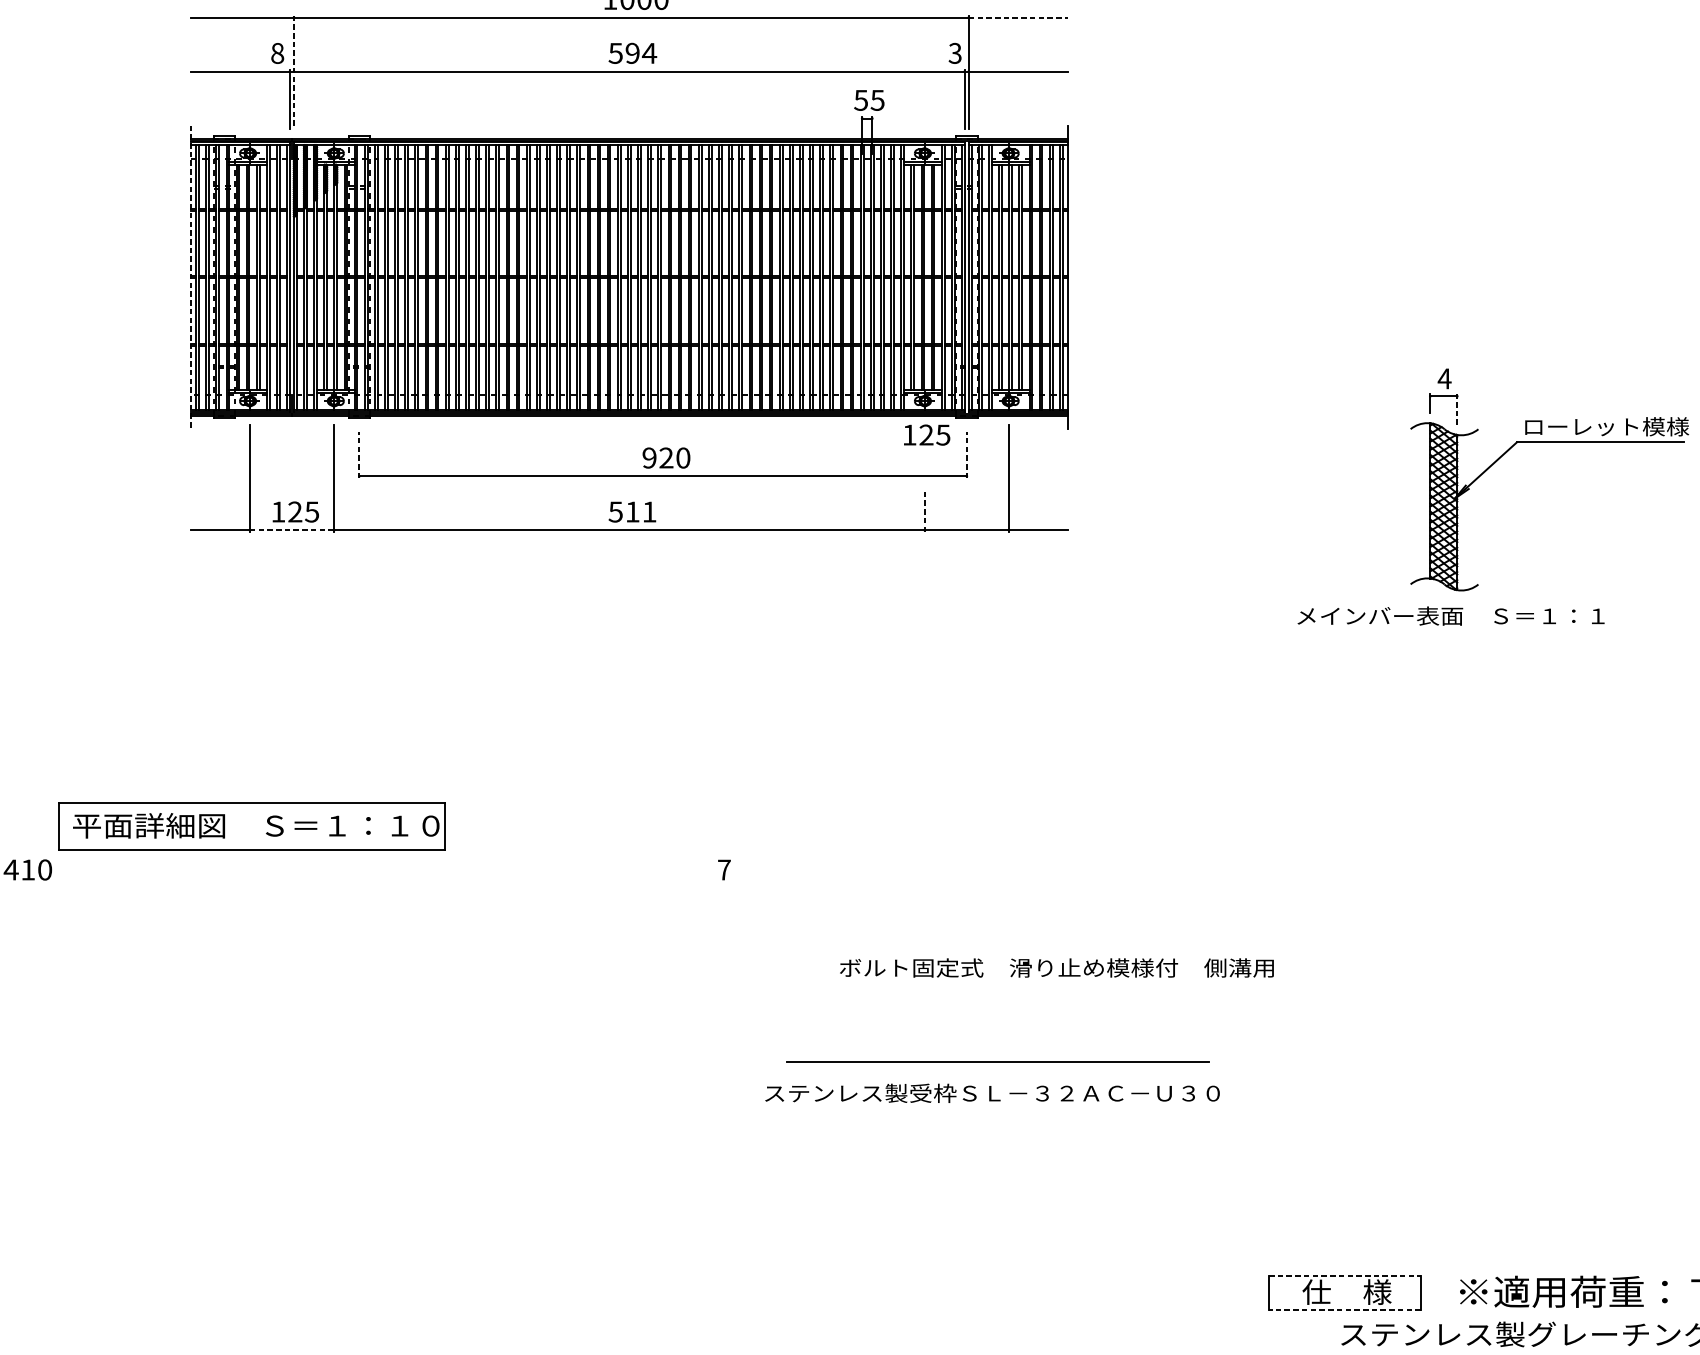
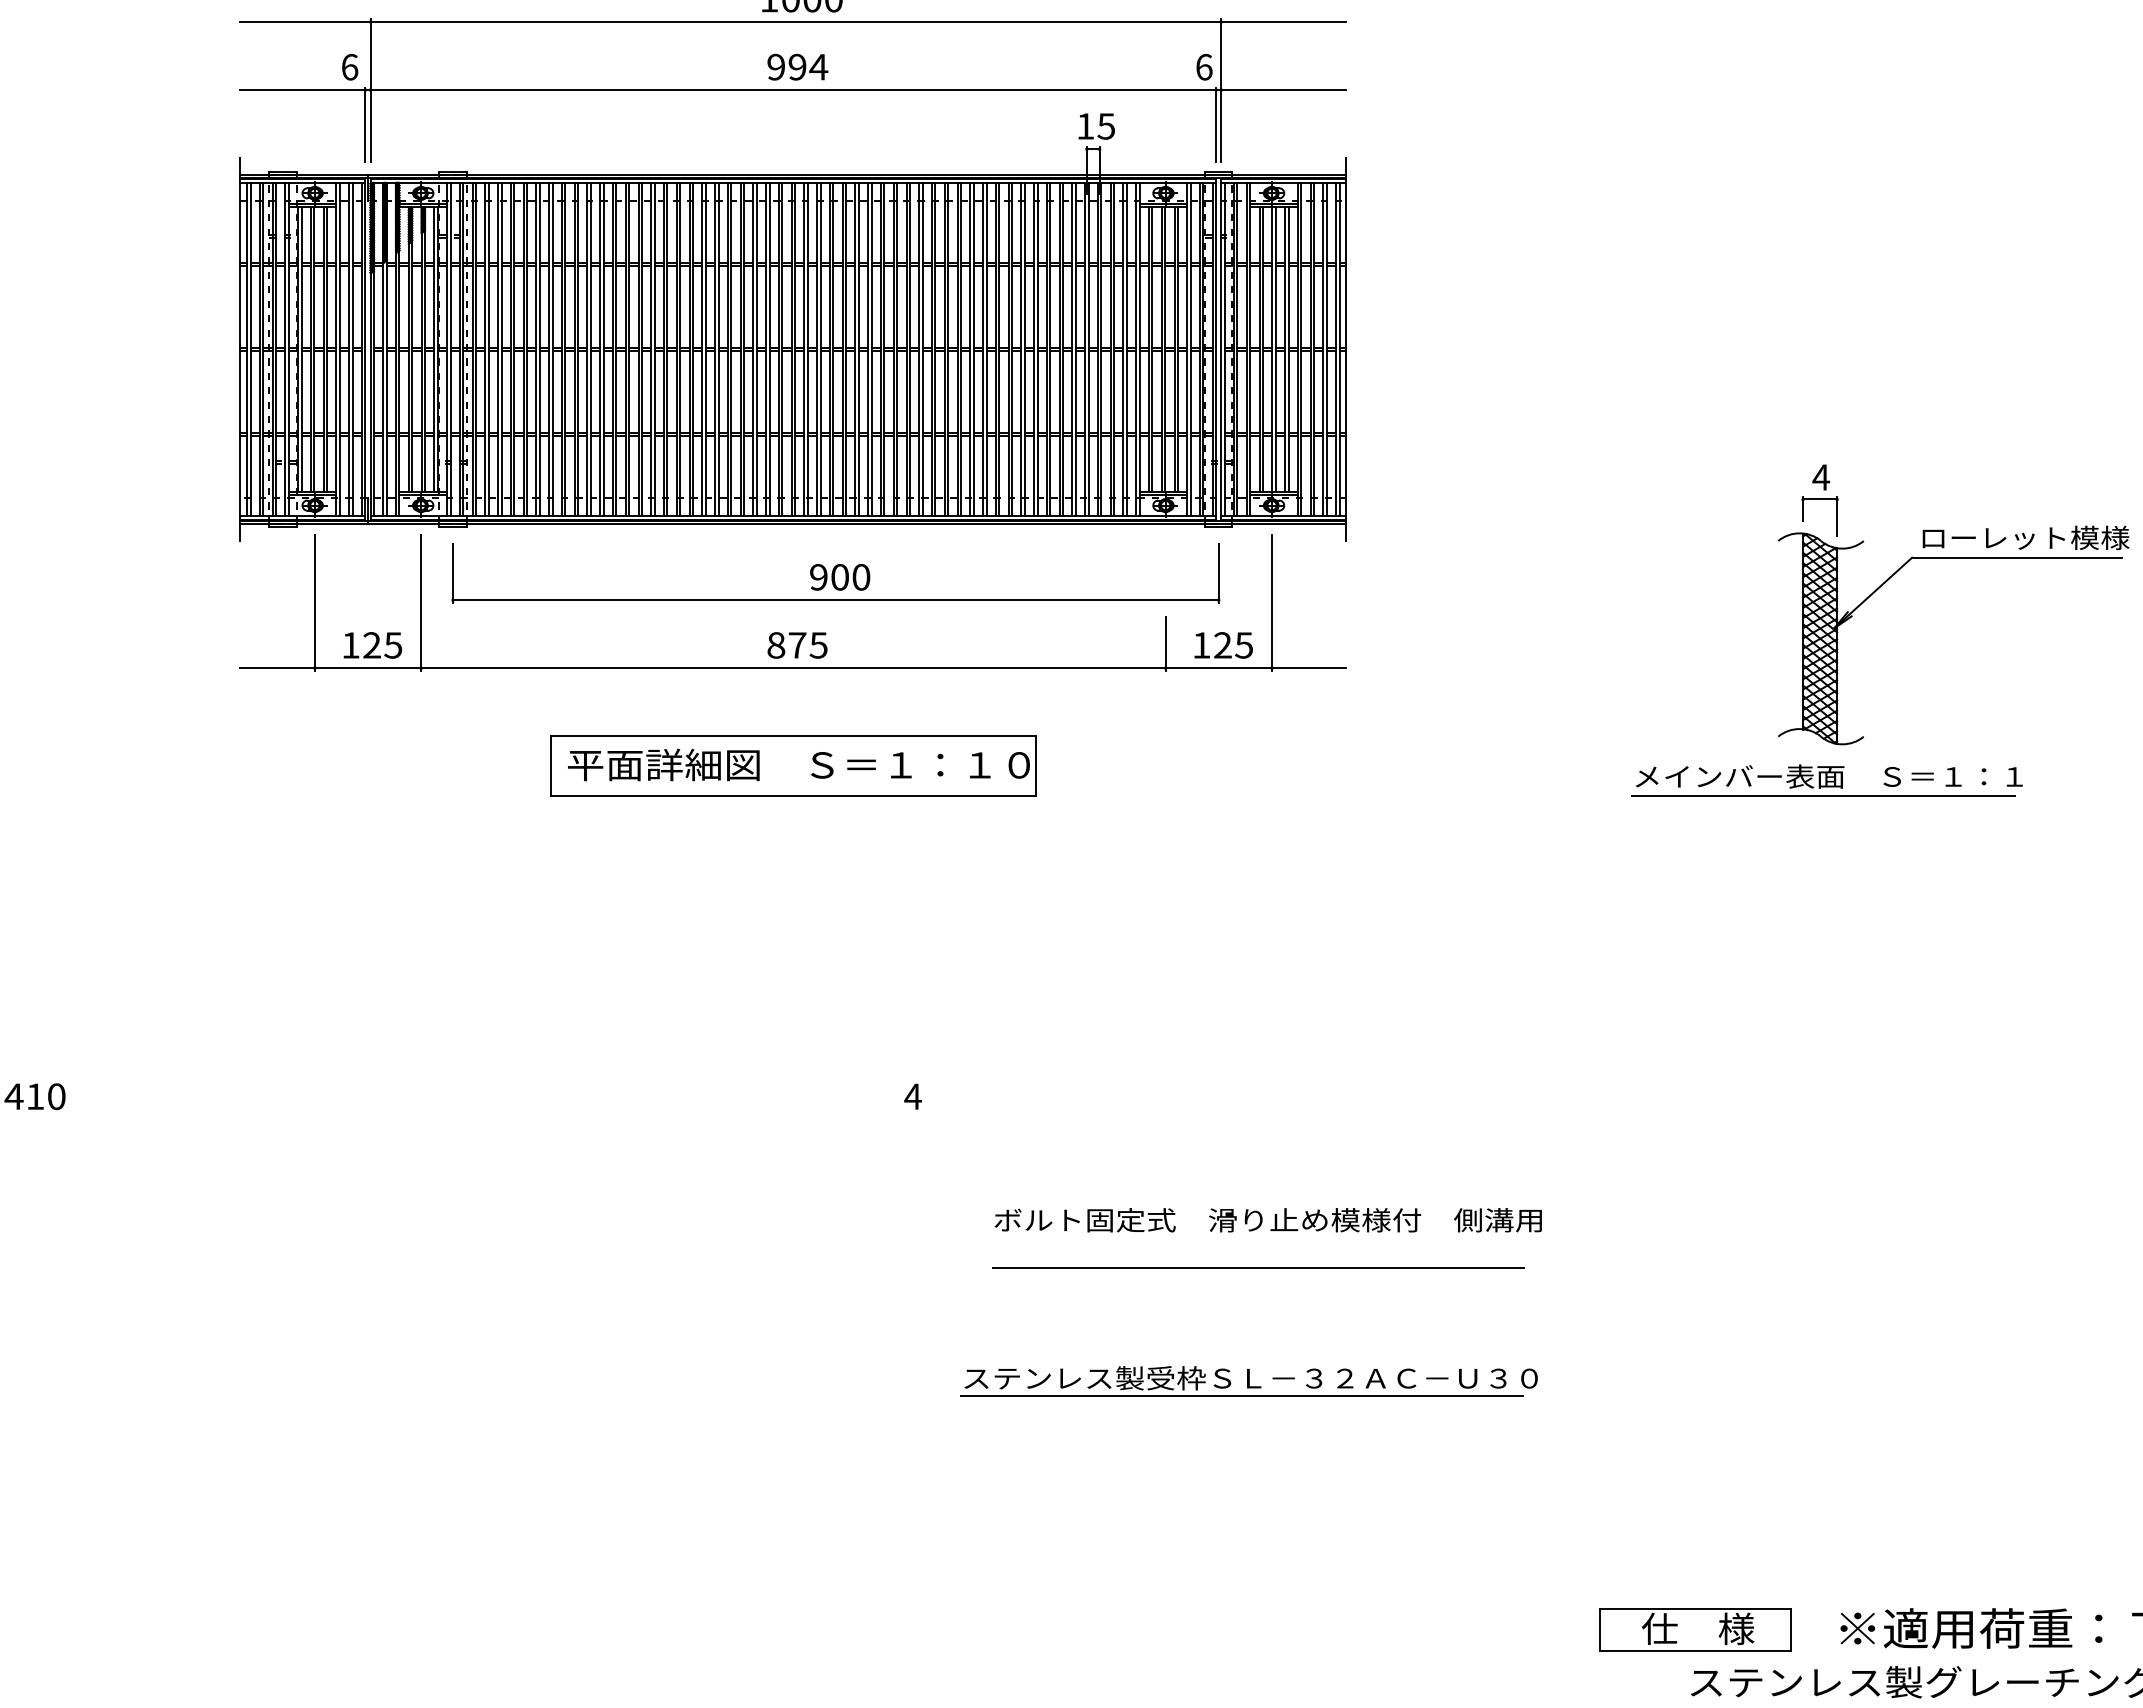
line: (1018, 17) -> (1283, 22), dashed -> solid
text: (615, 52) -> (775, 66), 594 -> 994
text: (277, 53) -> (349, 67), 8 -> 6
text: (954, 53) -> (1203, 67), 3 -> 6
line: (293, 72) -> (370, 91), dashed -> solid
text: (861, 100) -> (1085, 126), 55 -> 15
line: (190, 278) -> (240, 350), dashed -> solid
line: (1457, 409) -> (1837, 515), dashed -> solid
text: (926, 435) -> (1223, 645), moved
line: (359, 454) -> (453, 572), dashed -> solid
line: (966, 454) -> (1218, 572), dashed -> solid
text: (665, 458) -> (839, 577), 920 -> 900
line: (924, 511) -> (1165, 644), dashed -> solid
text: (632, 512) -> (797, 645), 511 -> 875
line: (292, 530) -> (368, 668), dashed -> solid
line: (1445, 631) -> (1822, 795), added
part: (251, 826) -> (793, 765), moved
text: (723, 869) -> (912, 1096), 7 -> 4
text: (1056, 968) -> (1267, 1220), moved
line: (998, 1061) -> (1258, 1267), moved
line: (984, 1107) -> (1241, 1396), added
line: (1344, 1275) -> (1695, 1608), dashed -> solid
line: (1344, 1310) -> (1695, 1651), dashed -> solid

